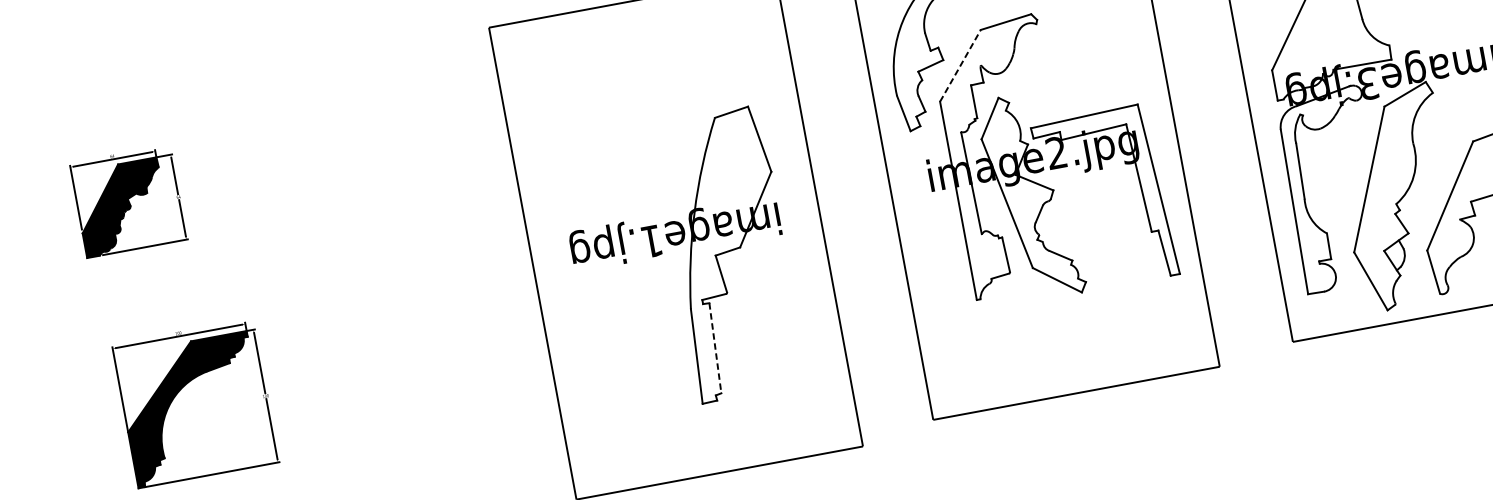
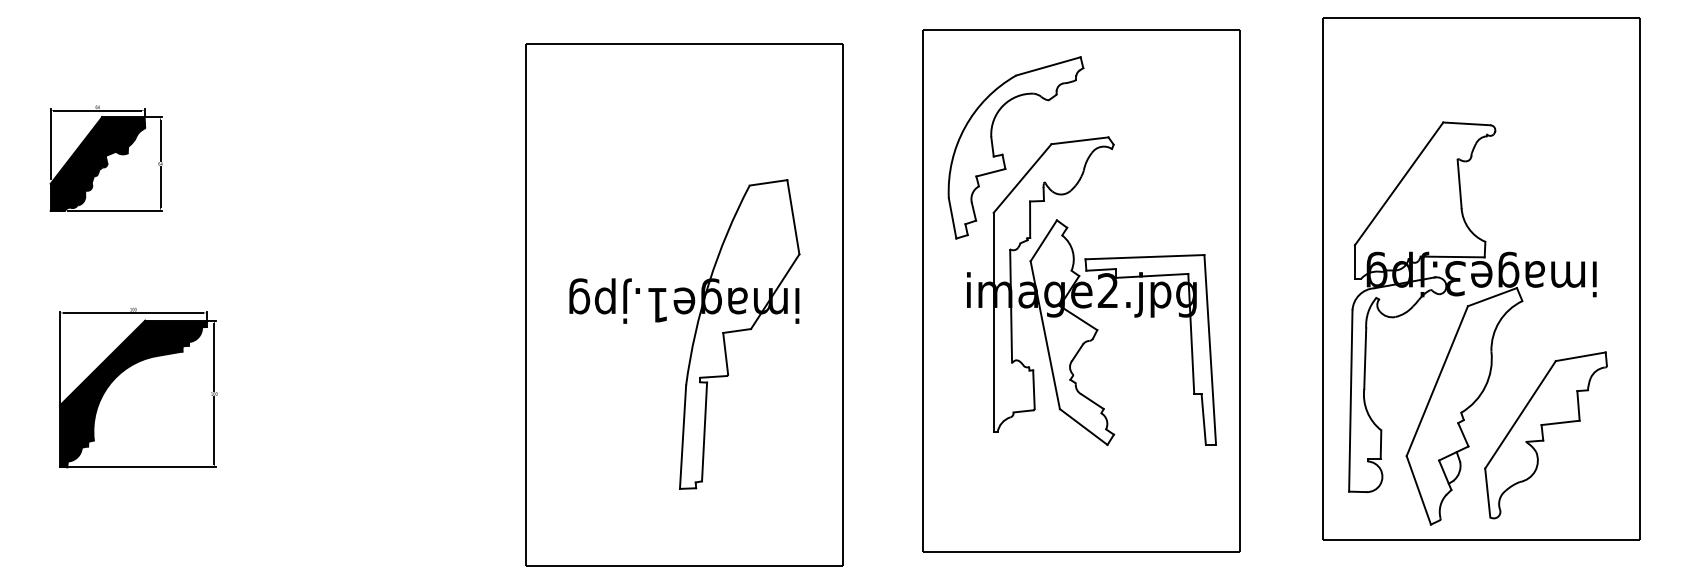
line: (960, 65) -> (1022, 178), dashed -> solid
line: (715, 348) -> (704, 432), dashed -> solid

